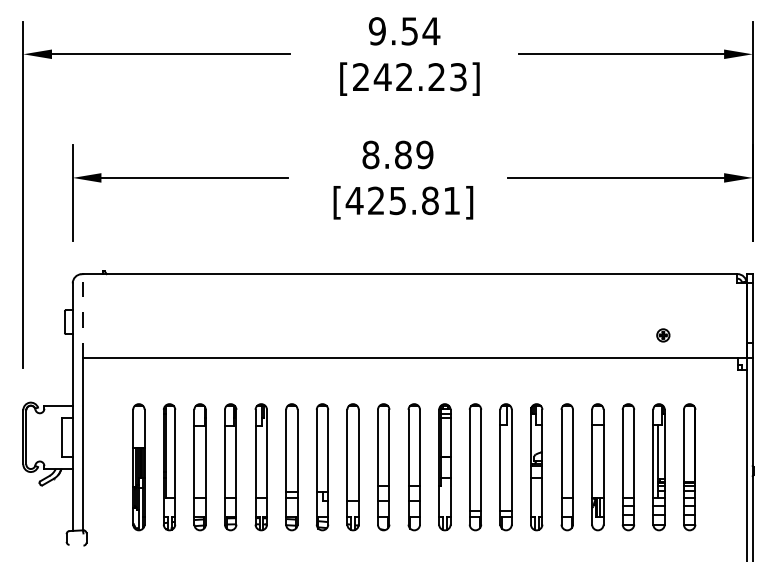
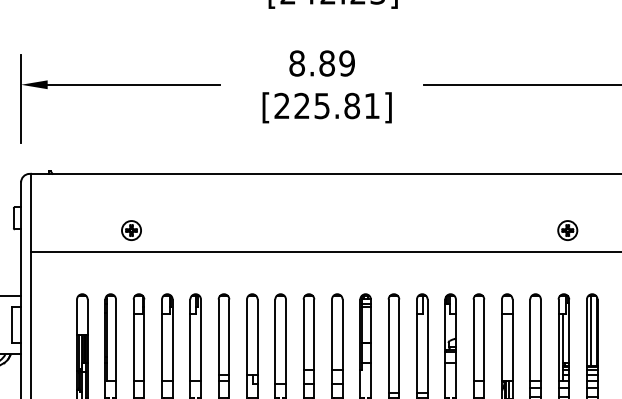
text: (354, 200) -> (281, 105), [425.81] -> [225.81]
line: (83, 315) -> (31, 212), dashed -> solid
part: (191, 335) -> (131, 230), added
part: (663, 335) -> (568, 230), size x1.67
line: (688, 443) -> (591, 330), added

